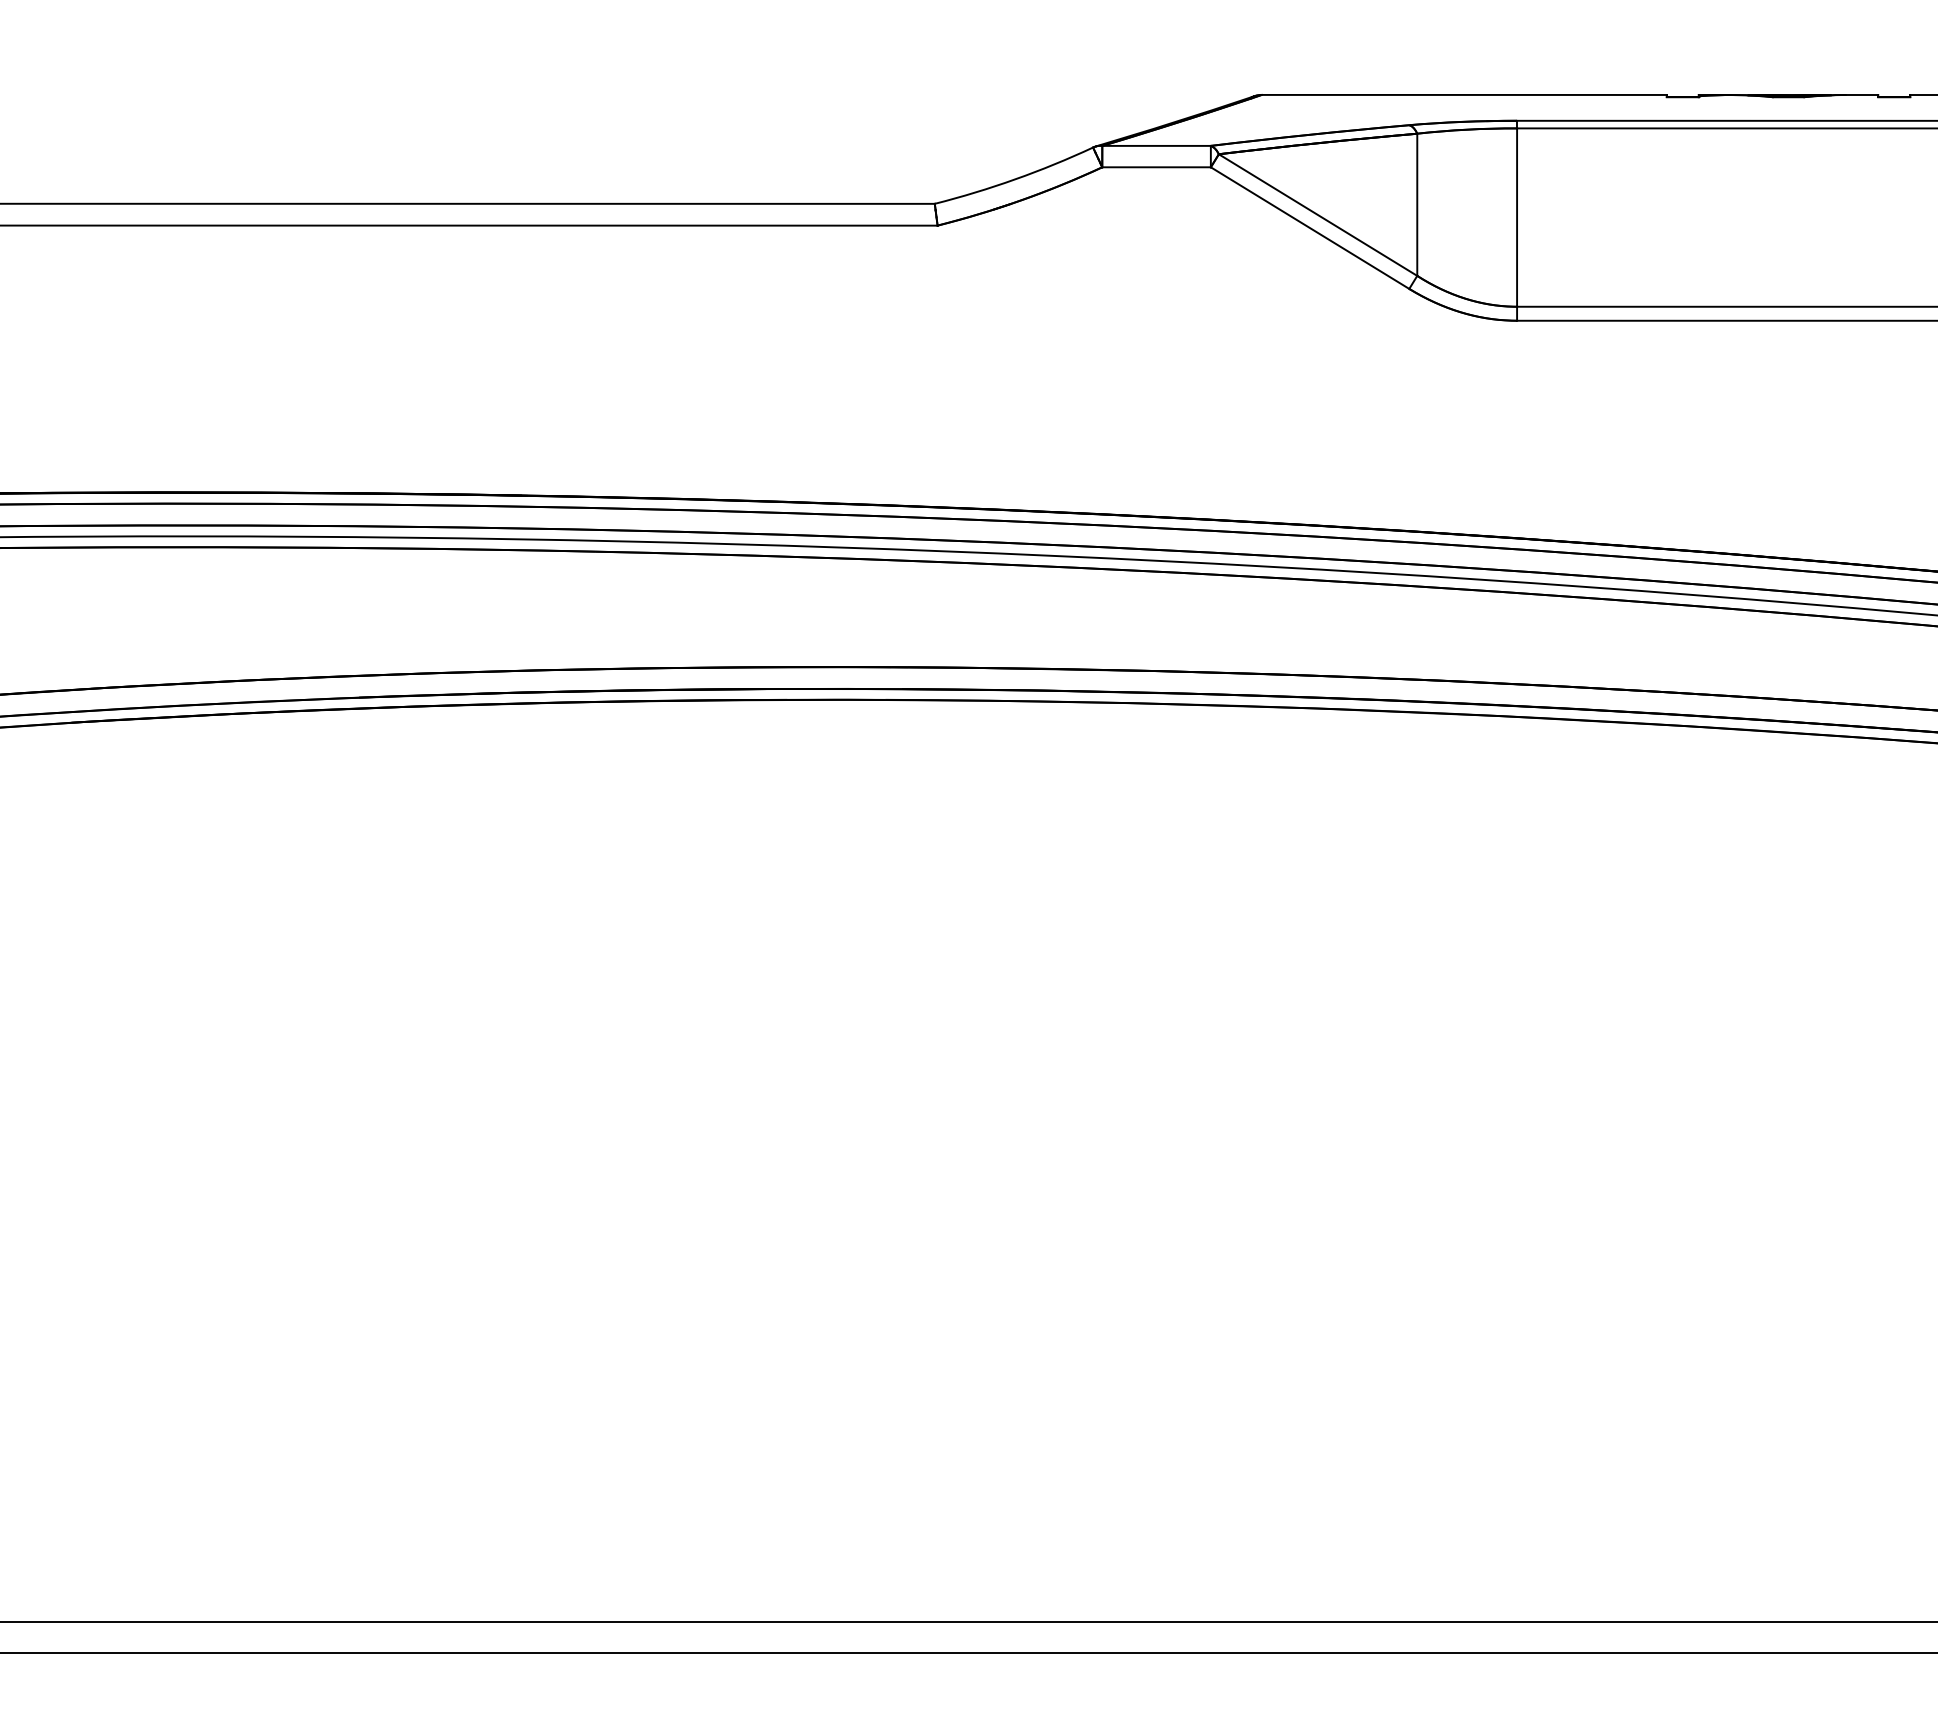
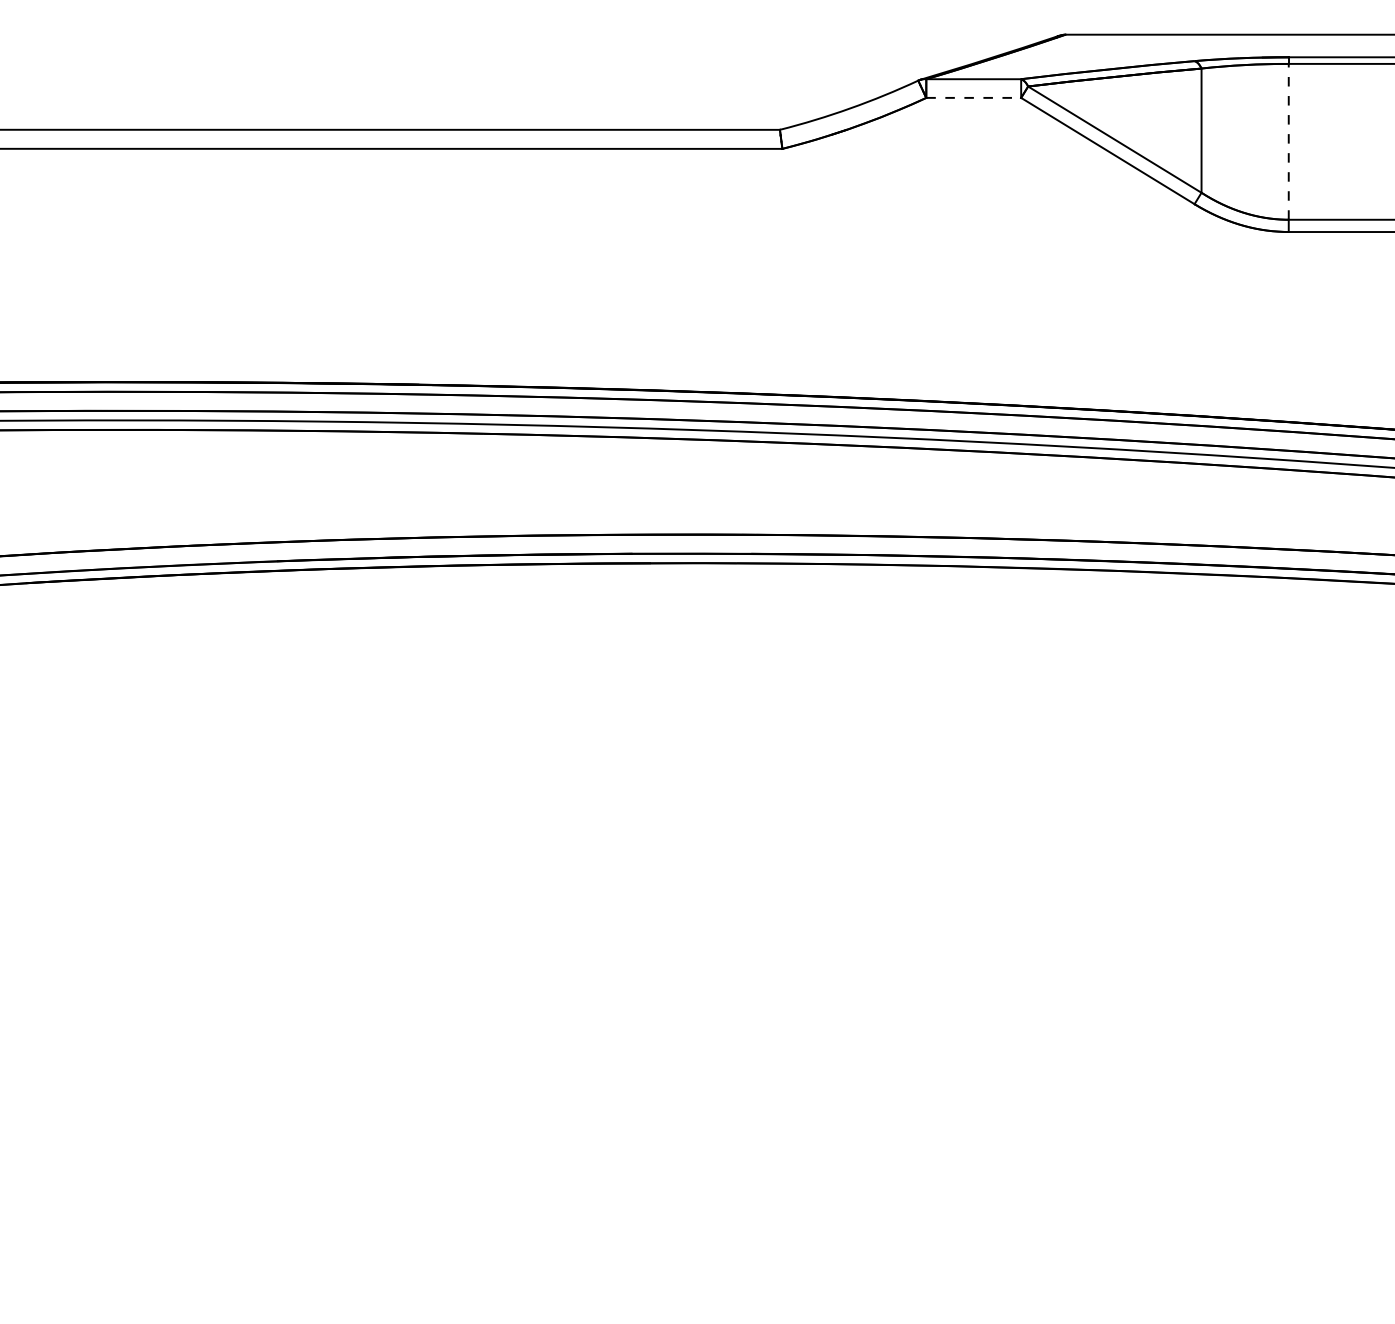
line: (1157, 167) -> (974, 98), solid -> dashed
line: (1517, 217) -> (1289, 141), solid -> dashed

